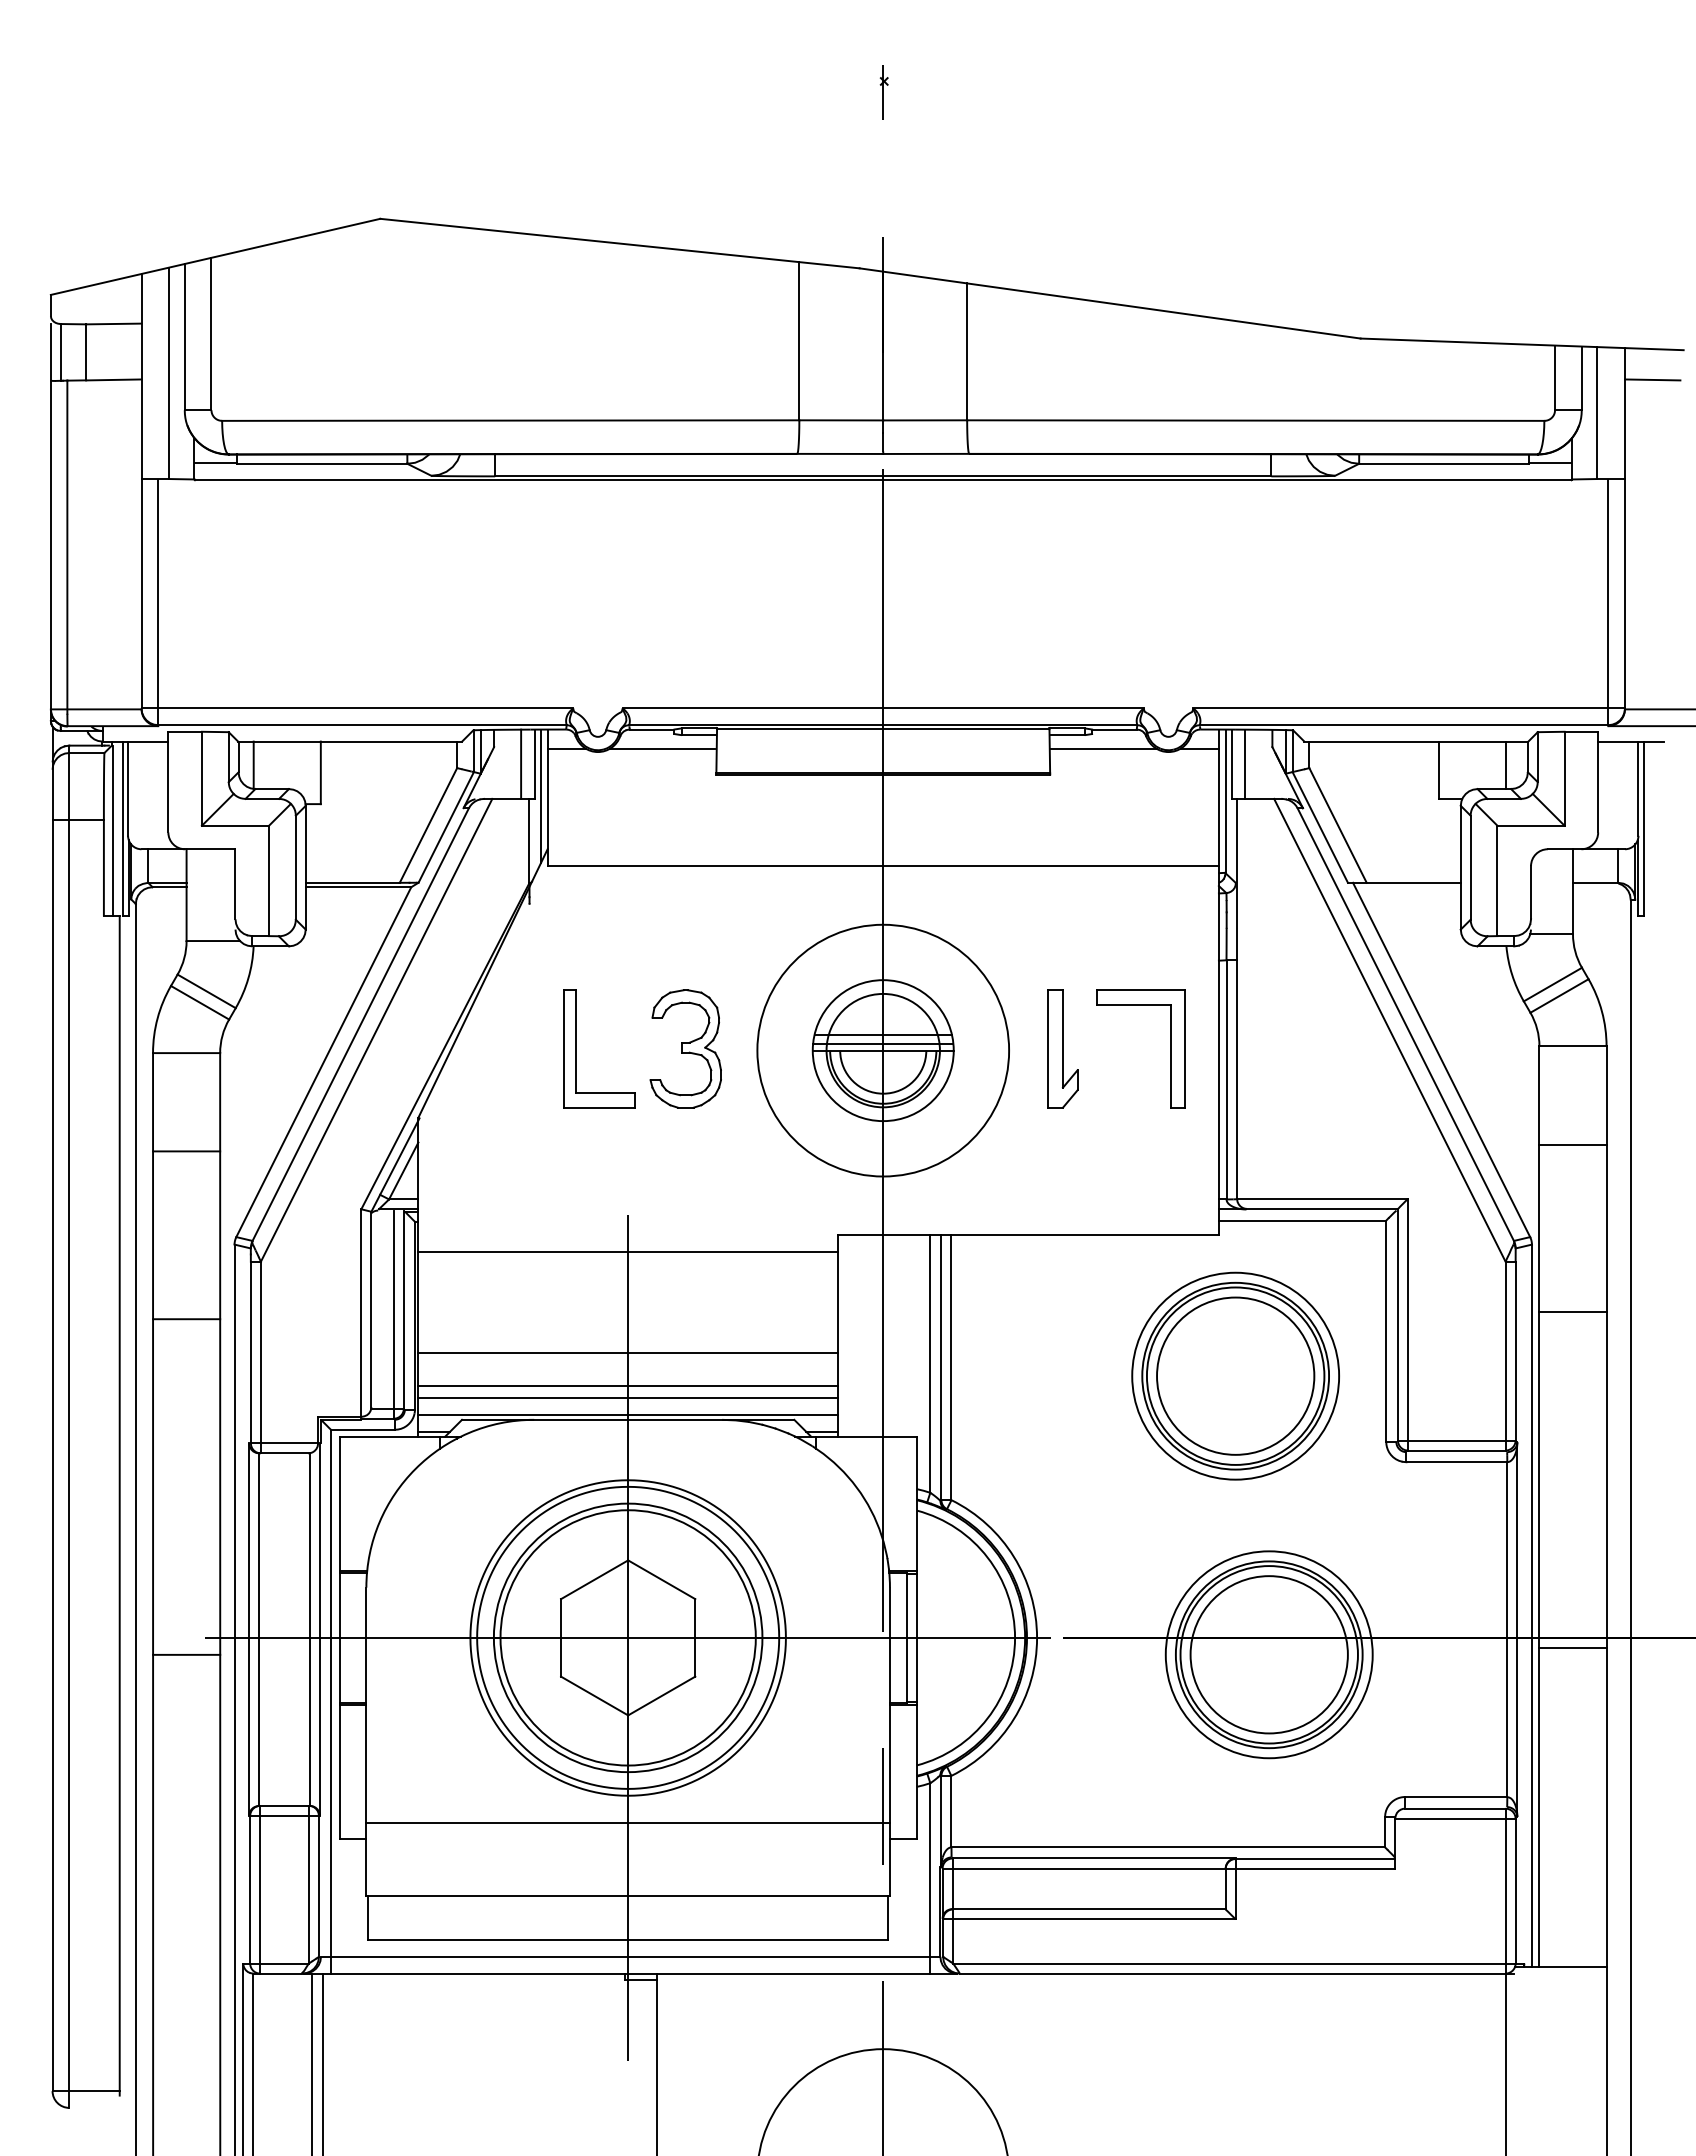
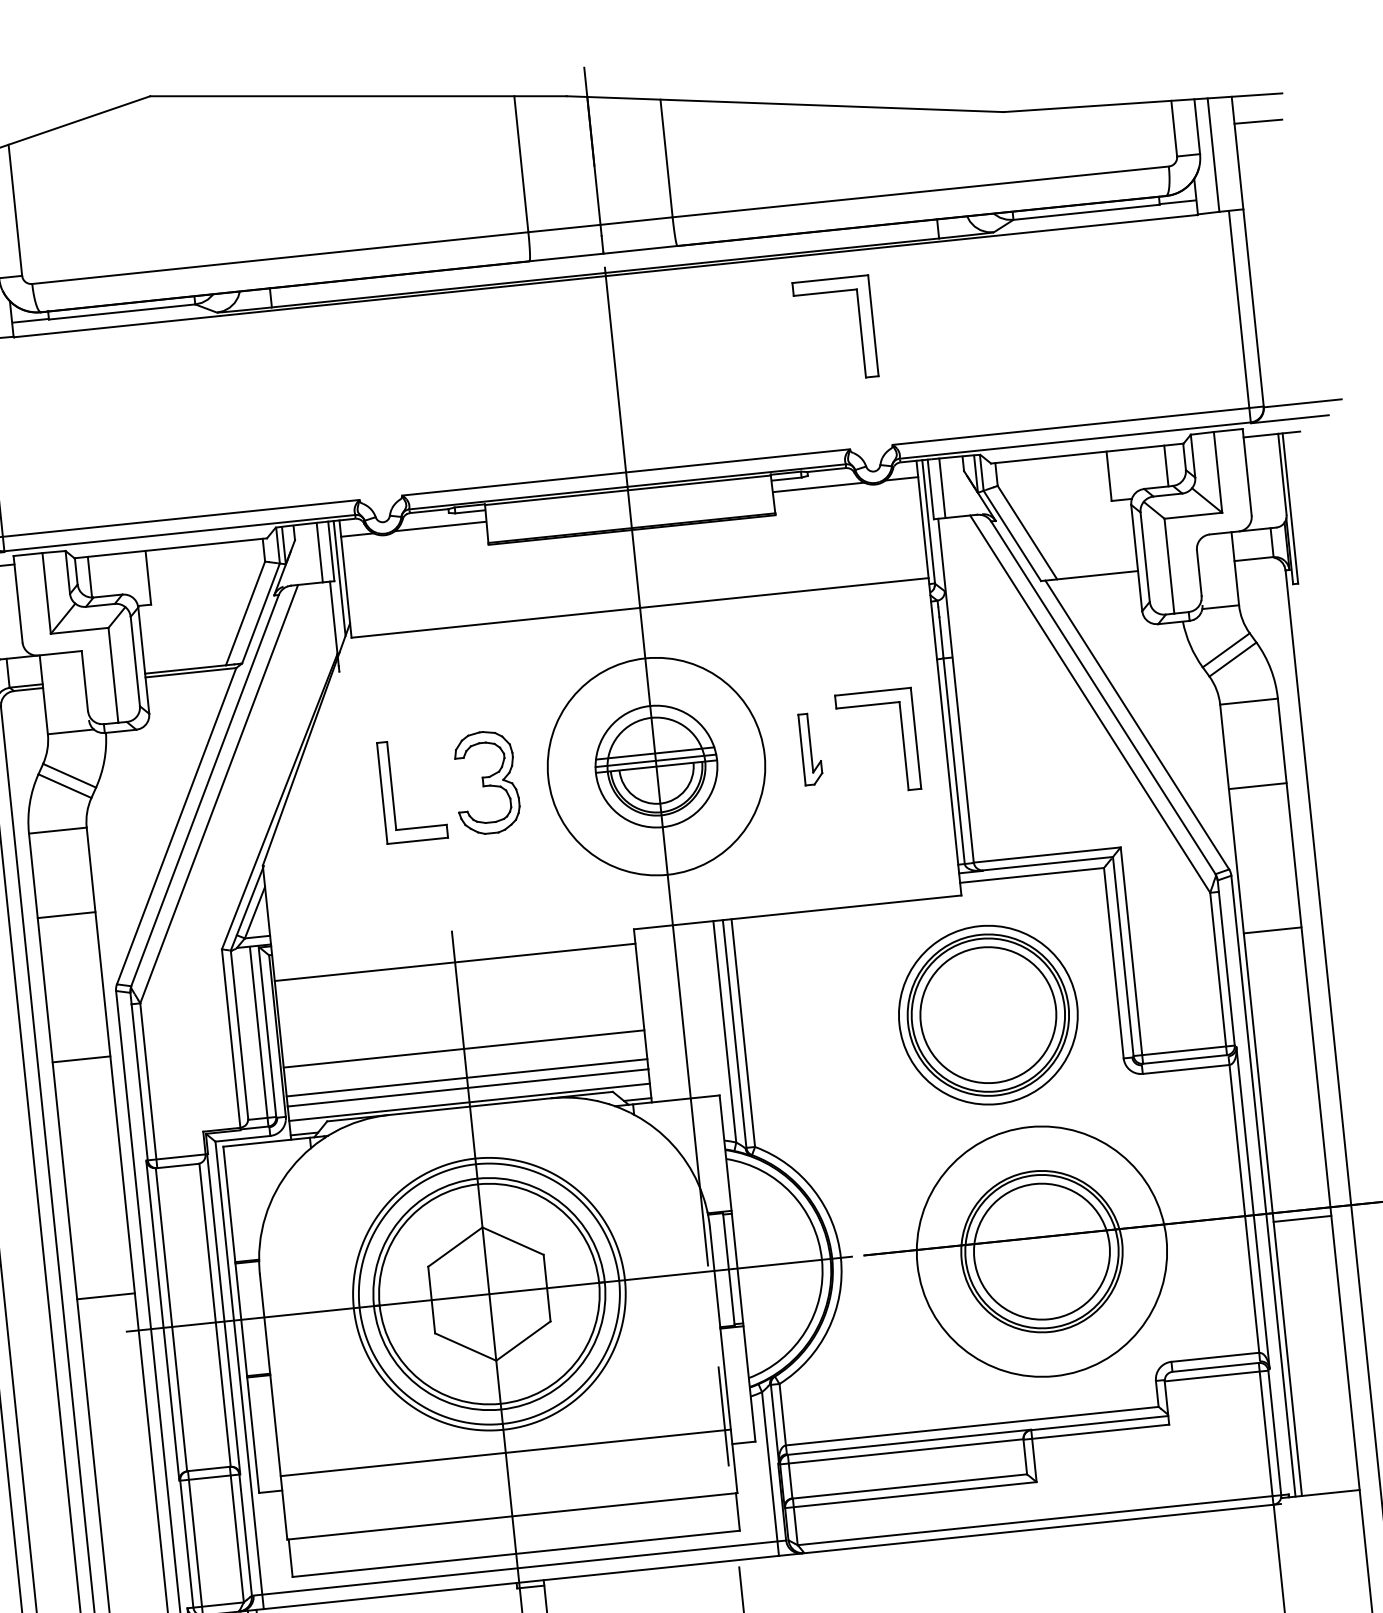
part: (1170, 568) -> (860, 326), added
part: (1062, 1048) -> (810, 748), size x0.7
line: (186, 1654) -> (105, 1296), moved
circle: (1268, 1654) -> (1041, 1251), size x1.4

